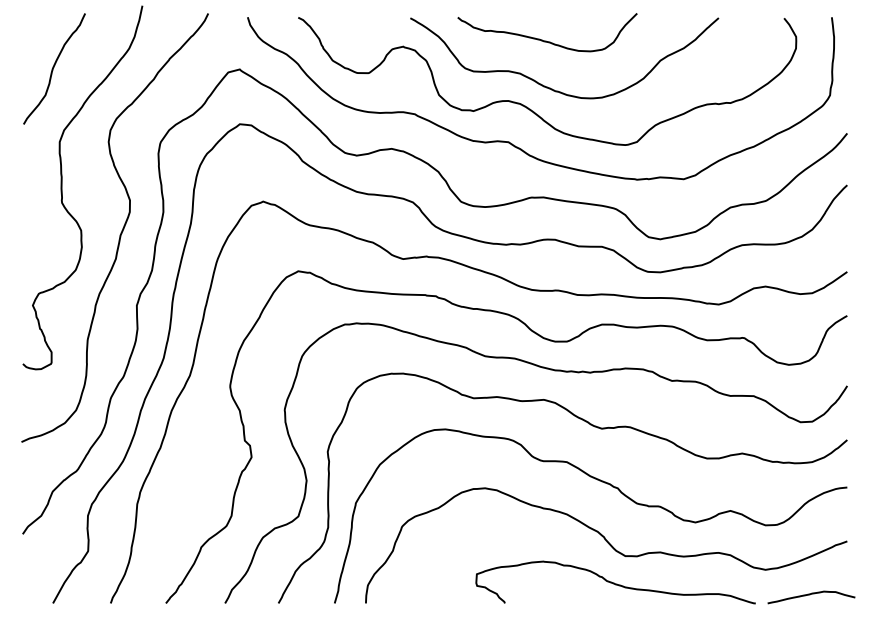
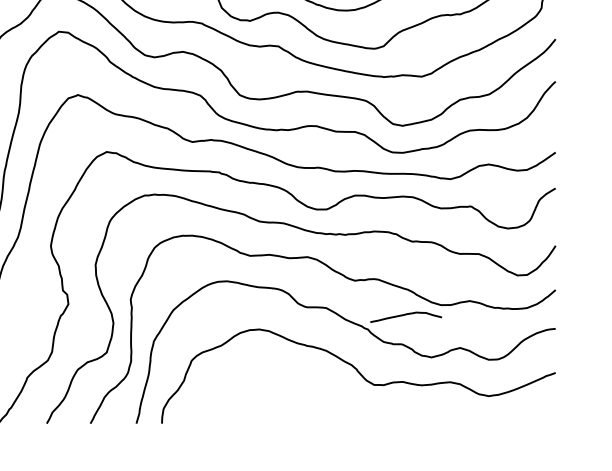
curve: (614, 582) -> (365, 406), removed
curve: (810, 595) -> (405, 315), moved

